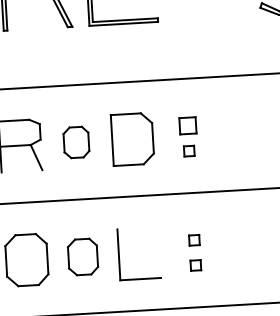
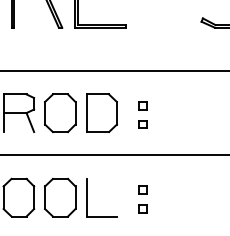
part: (186, 125) -> (142, 105), size x0.62
part: (76, 141) -> (60, 112), size x1.67
part: (83, 256) -> (60, 197), size x1.43

